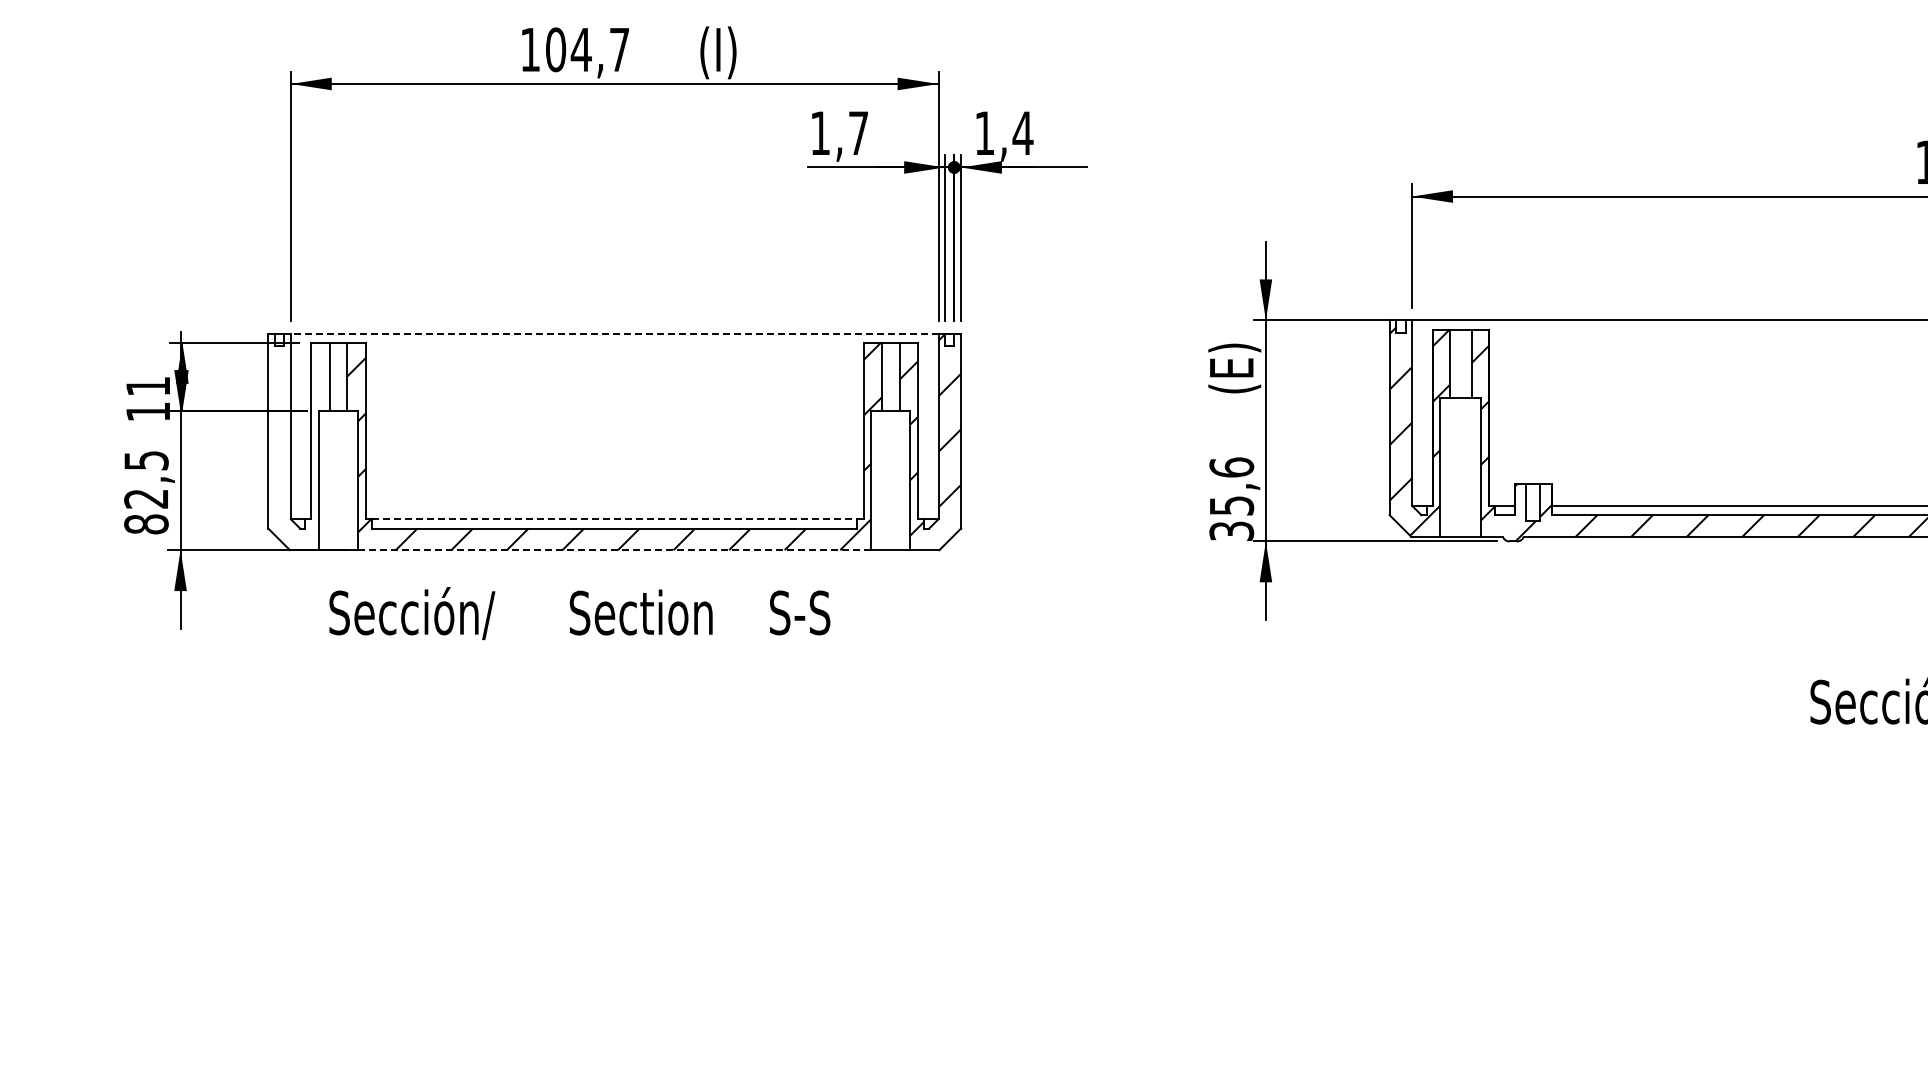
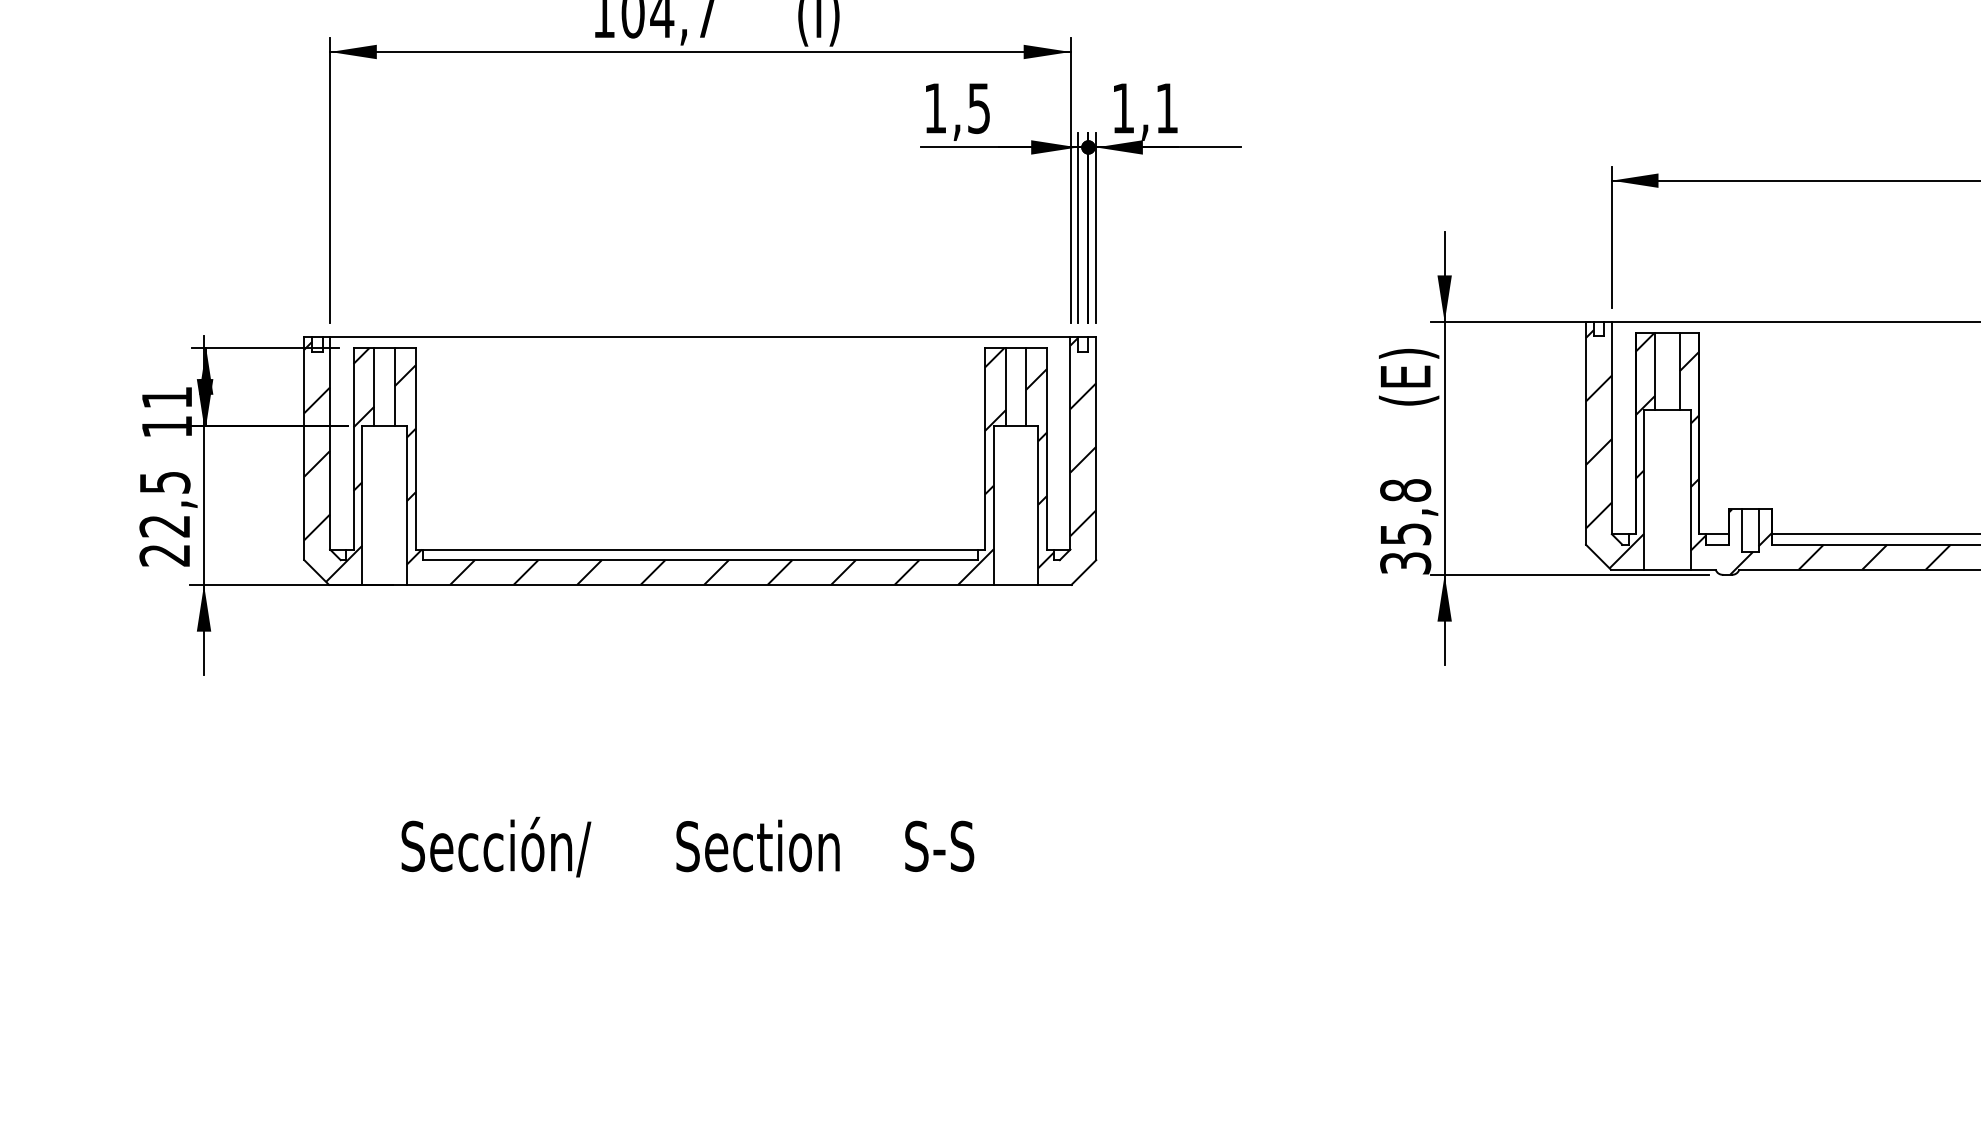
text: (1022, 132) -> (1166, 107), 1,4 -> 1,1
text: (858, 133) -> (978, 108), 1,7 -> 1,5
line: (614, 333) -> (700, 337), dashed -> solid
hatch: (298, 442) -> (338, 461), added
text: (1231, 467) -> (1405, 490), 35,6 -> 35,8
line: (614, 519) -> (700, 549), dashed -> solid
text: (146, 524) -> (165, 555), 82,5 -> 22,5
line: (614, 550) -> (700, 585), dashed -> solid
text: (579, 613) -> (687, 847), moved

